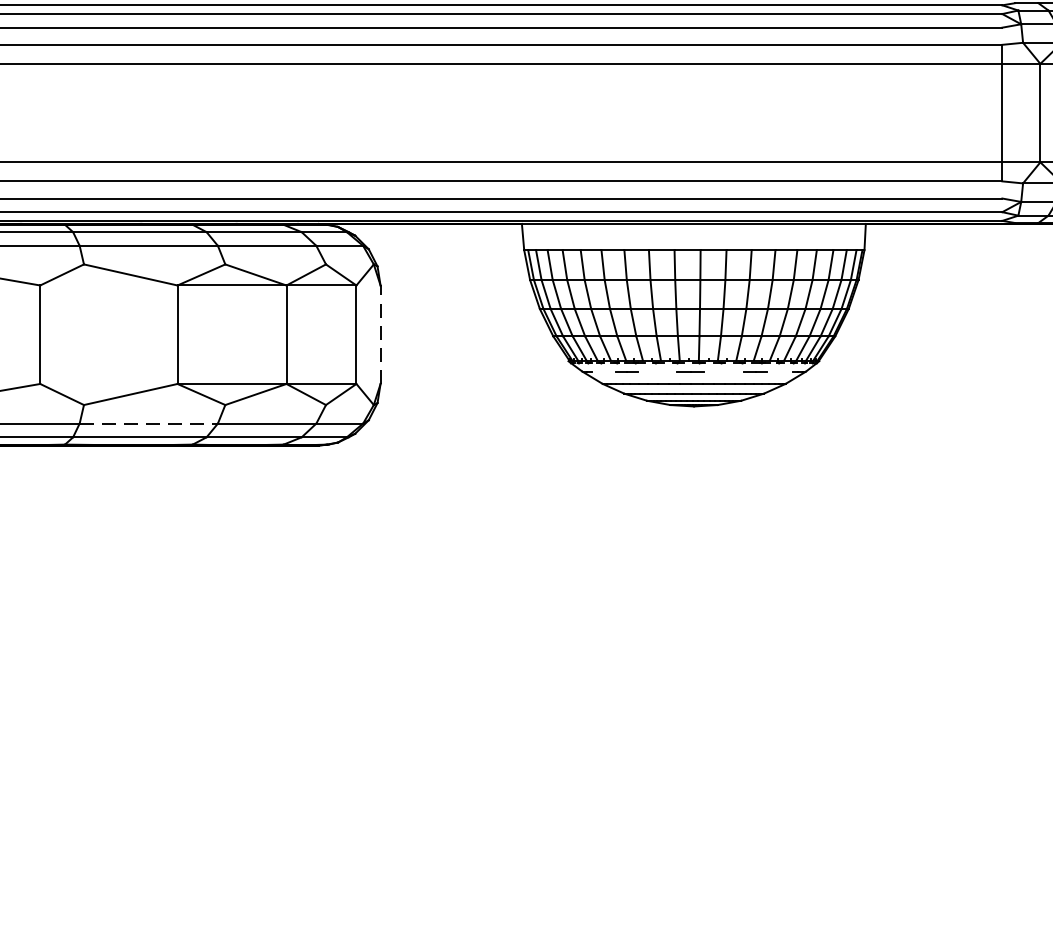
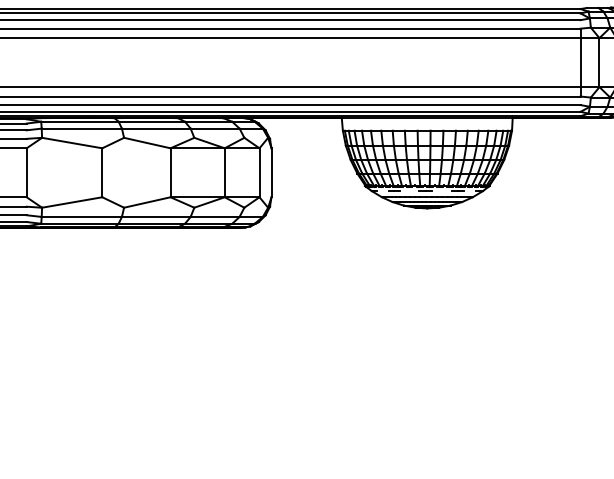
line: (380, 334) -> (271, 172), dashed -> solid
line: (149, 422) -> (156, 216), dashed -> solid

